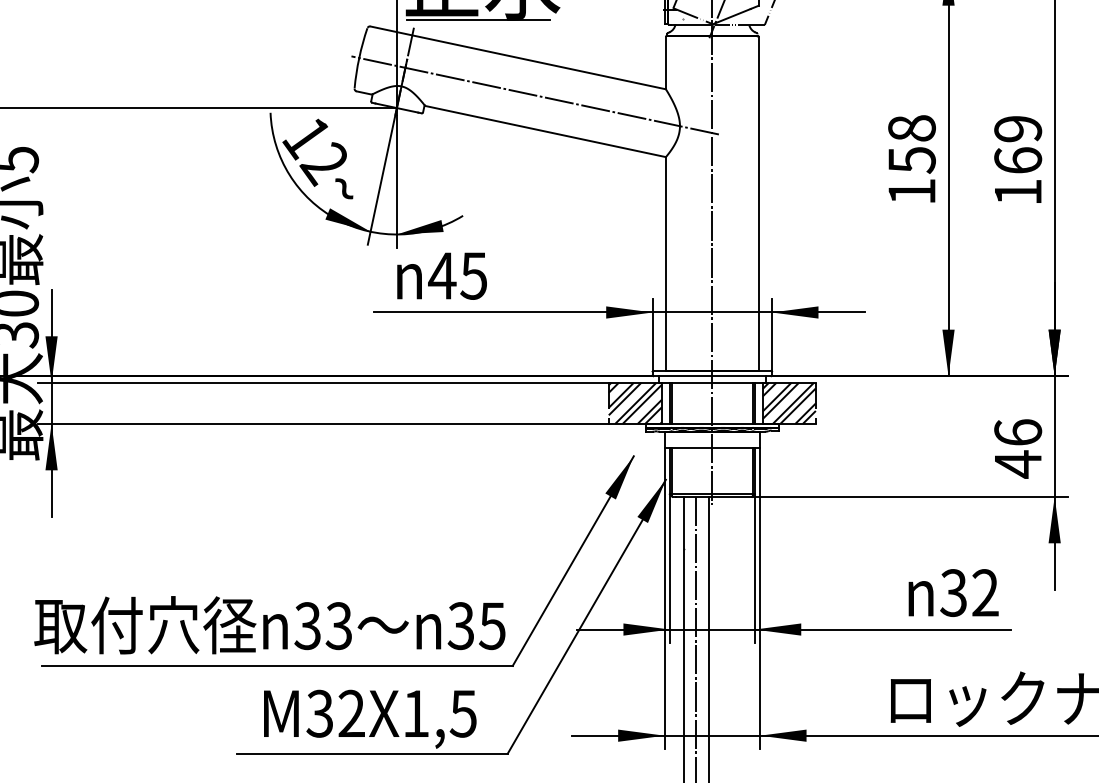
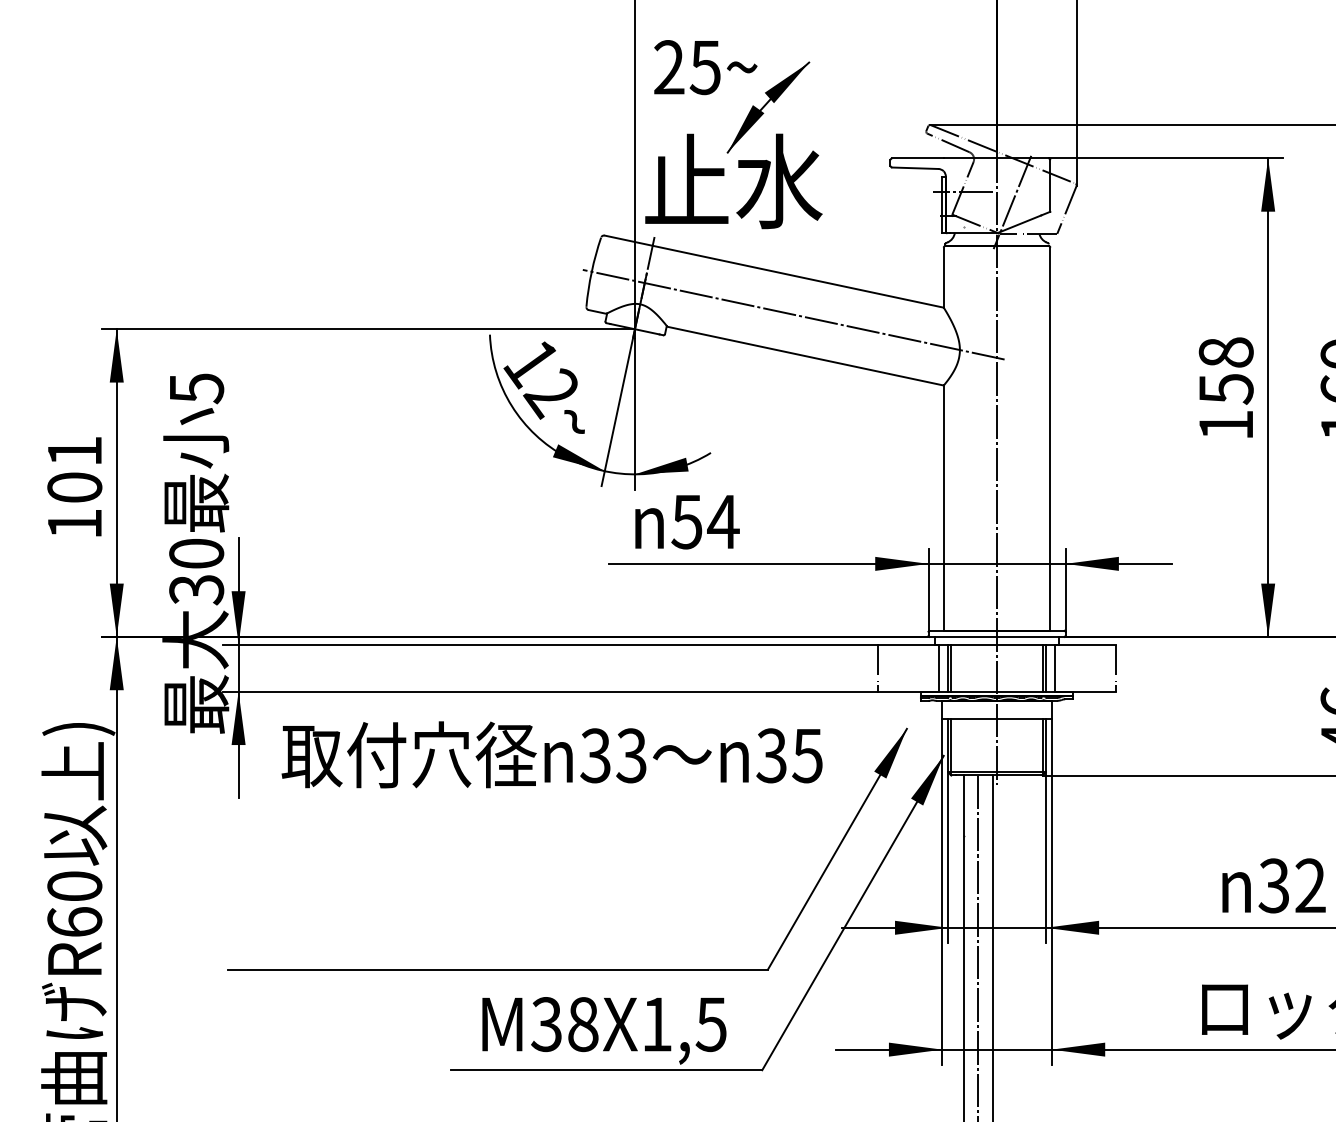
line: (478, 20) -> (728, 228), removed
text: (457, 276) -> (704, 522), 45 -> 54
hatch: (635, 402) -> (908, 667), removed
hatch: (788, 402) -> (1084, 667), removed
text: (269, 624) -> (551, 754), moved
text: (352, 713) -> (583, 1024), M32X1,5 -> M38X1,5

